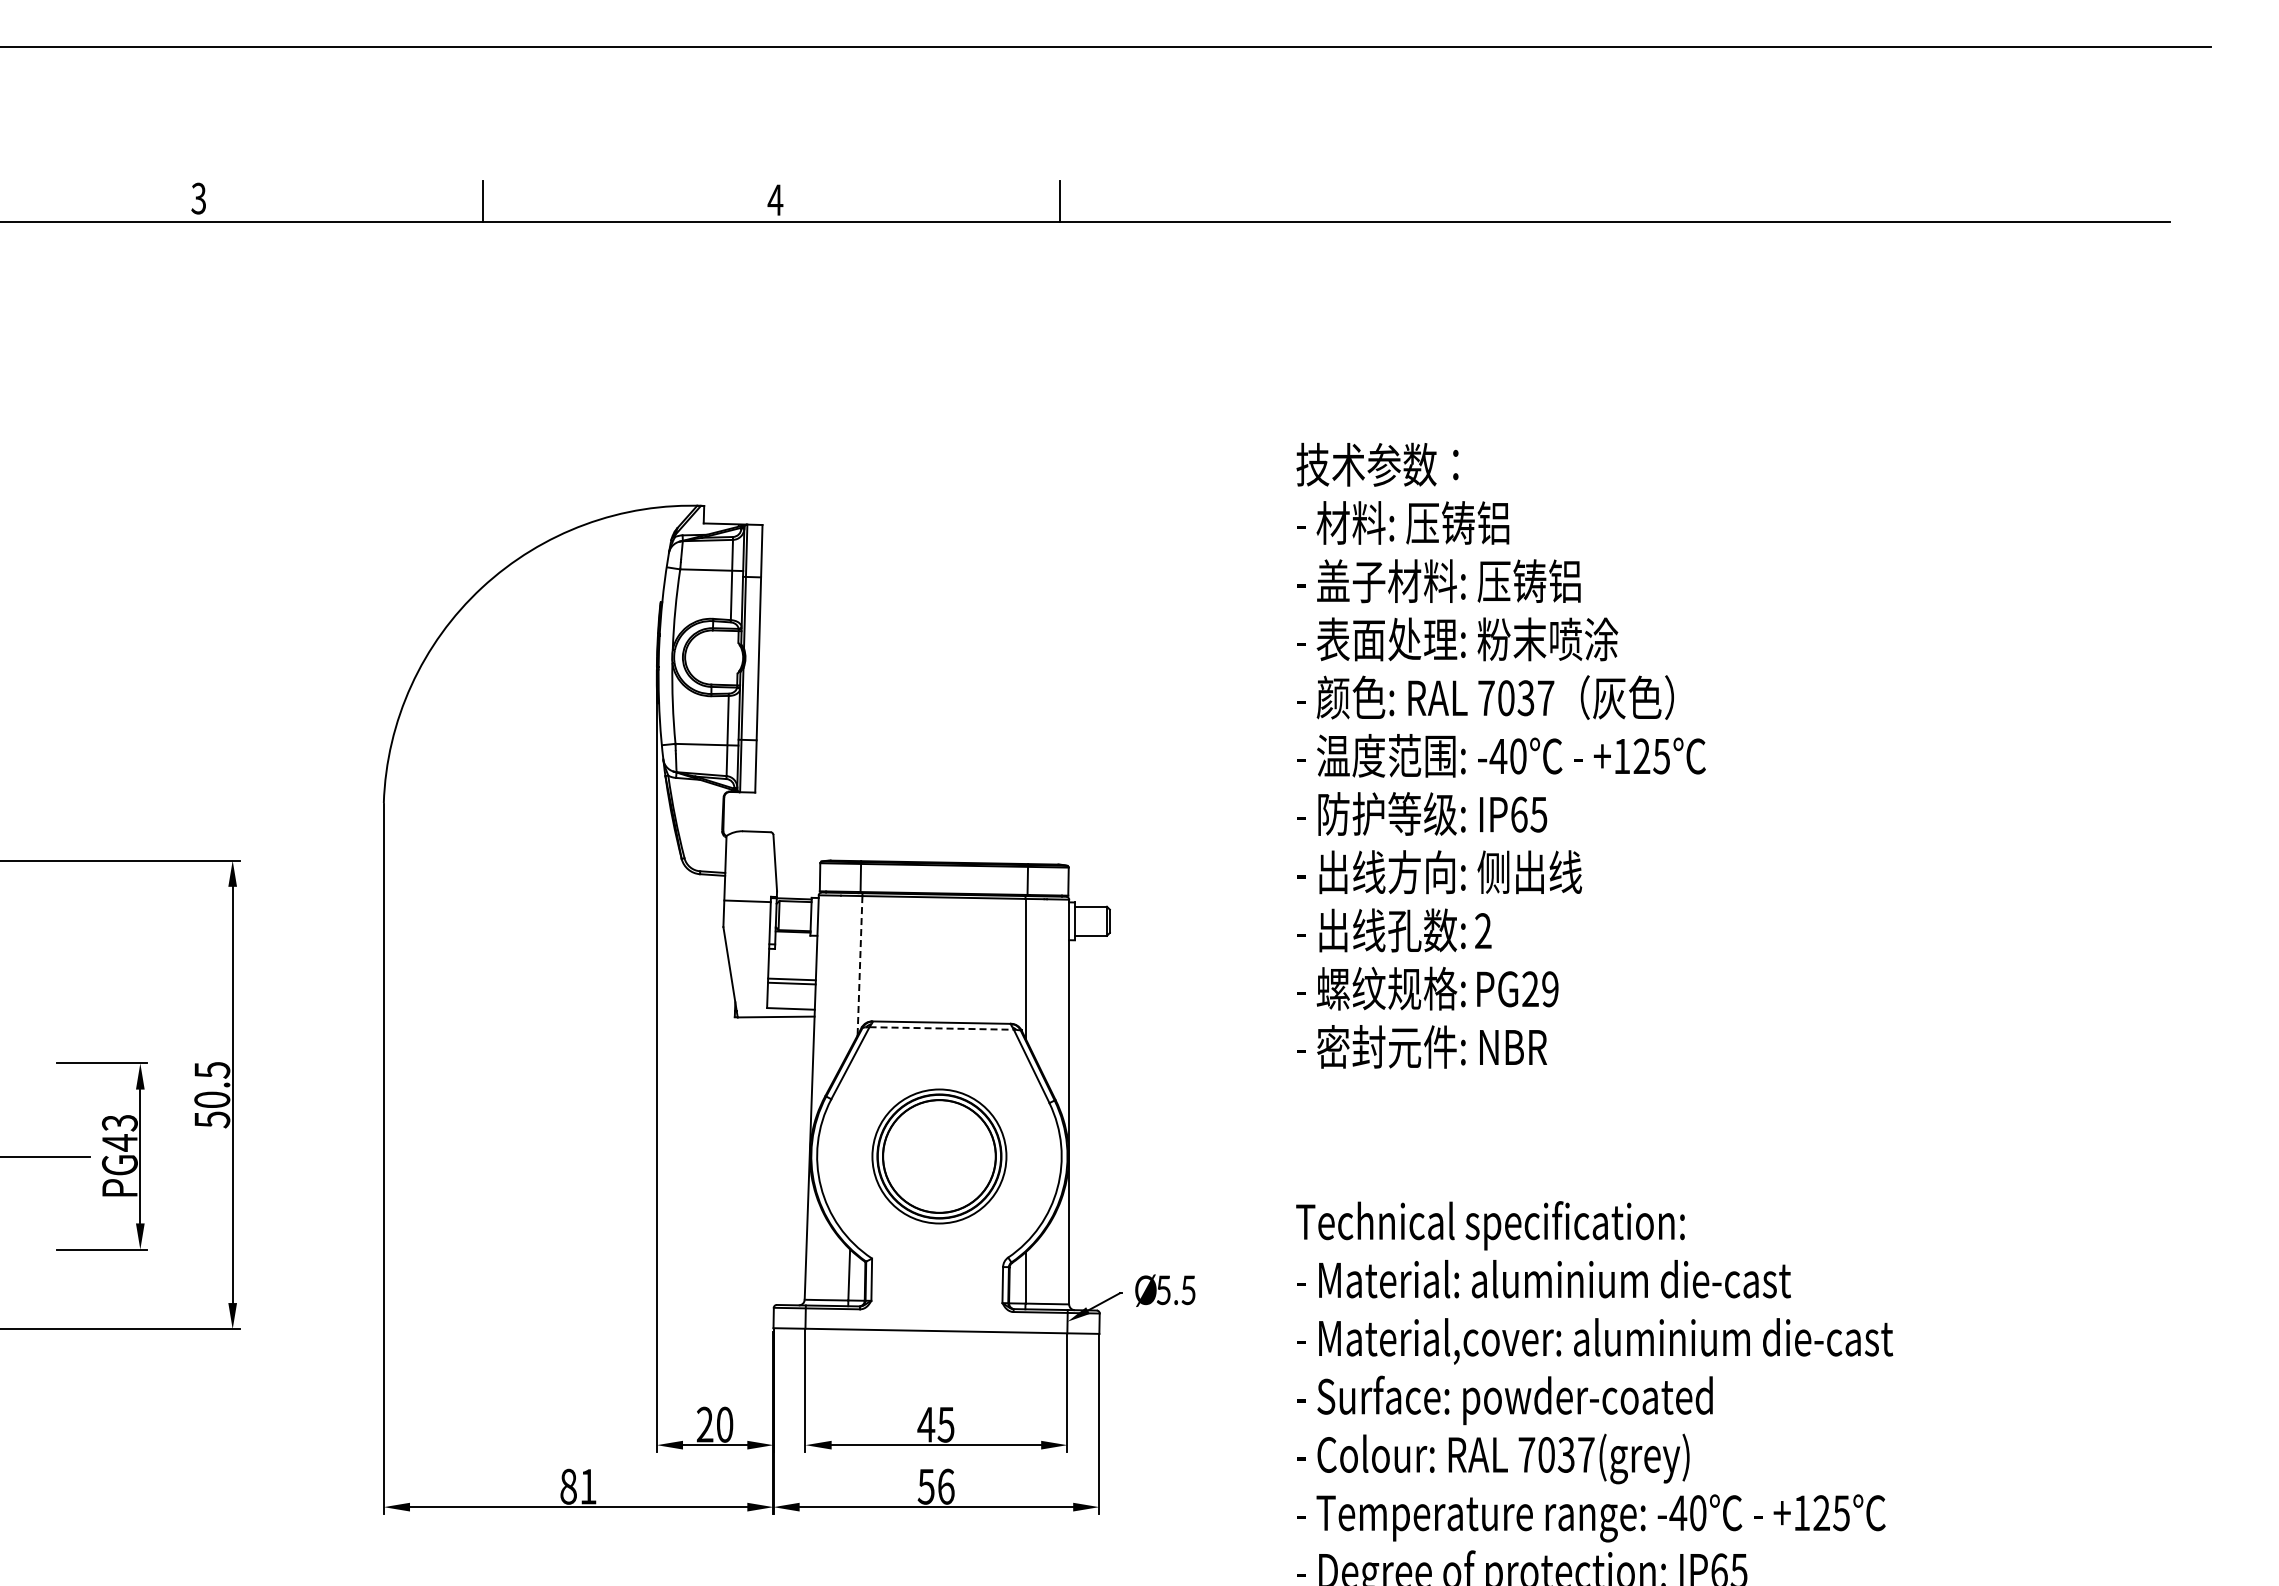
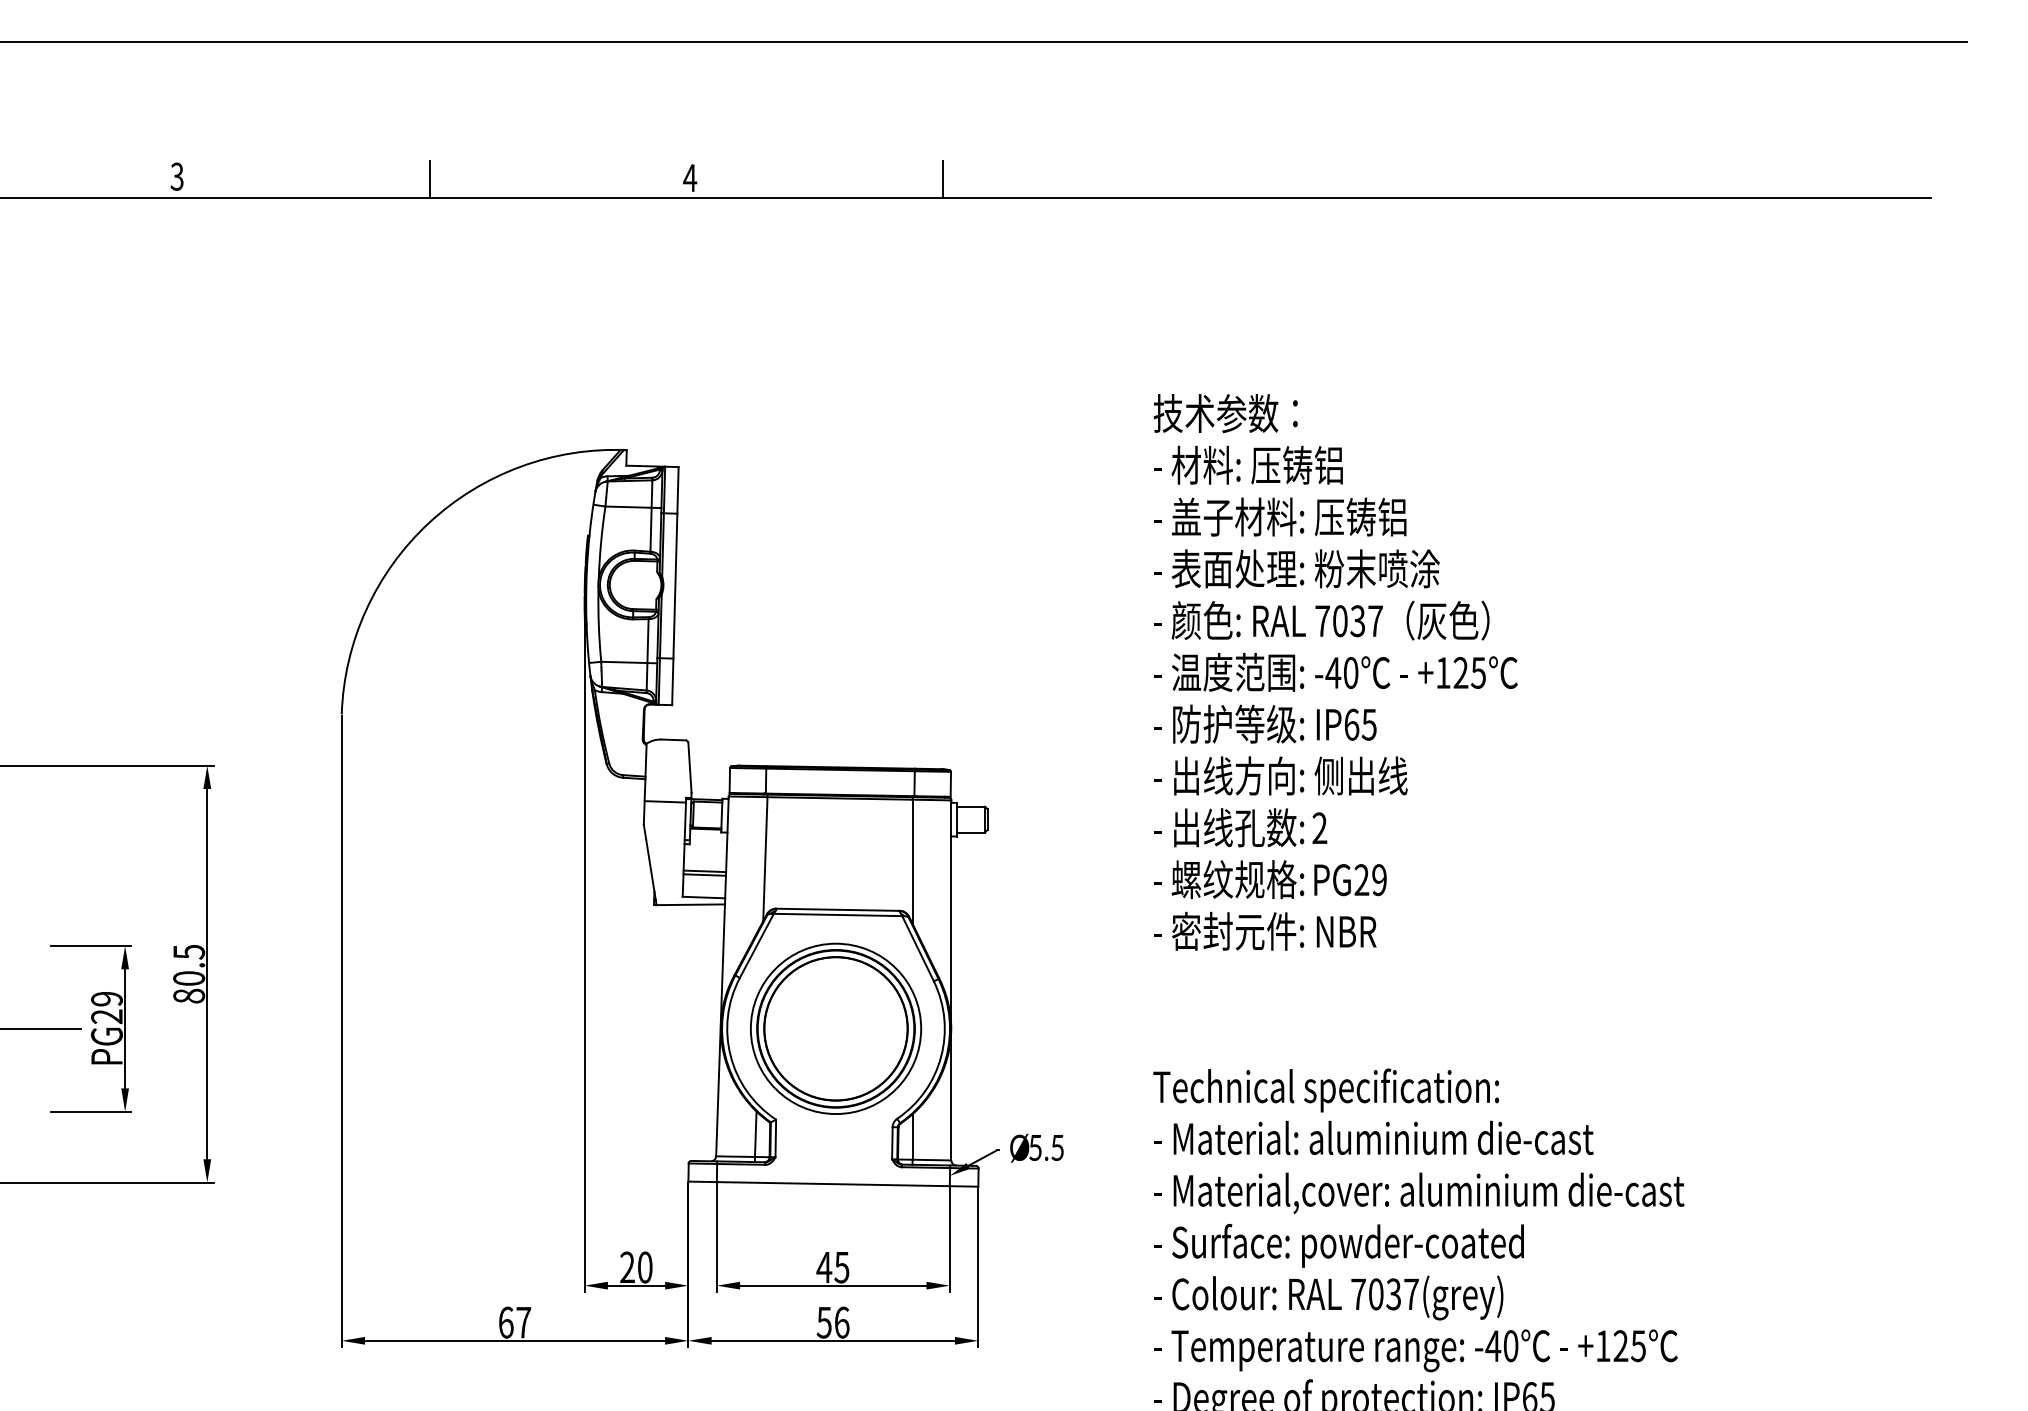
line: (860, 965) -> (765, 858), dashed -> solid
line: (942, 1028) -> (838, 915), dashed -> solid
text: (212, 1119) -> (189, 995), 50.5 -> 80.5
text: (119, 1133) -> (106, 1008), PG43 -> PG29
part: (939, 1156) -> (836, 1028), size x1.43
text: (578, 1486) -> (514, 1322), 81 -> 67

